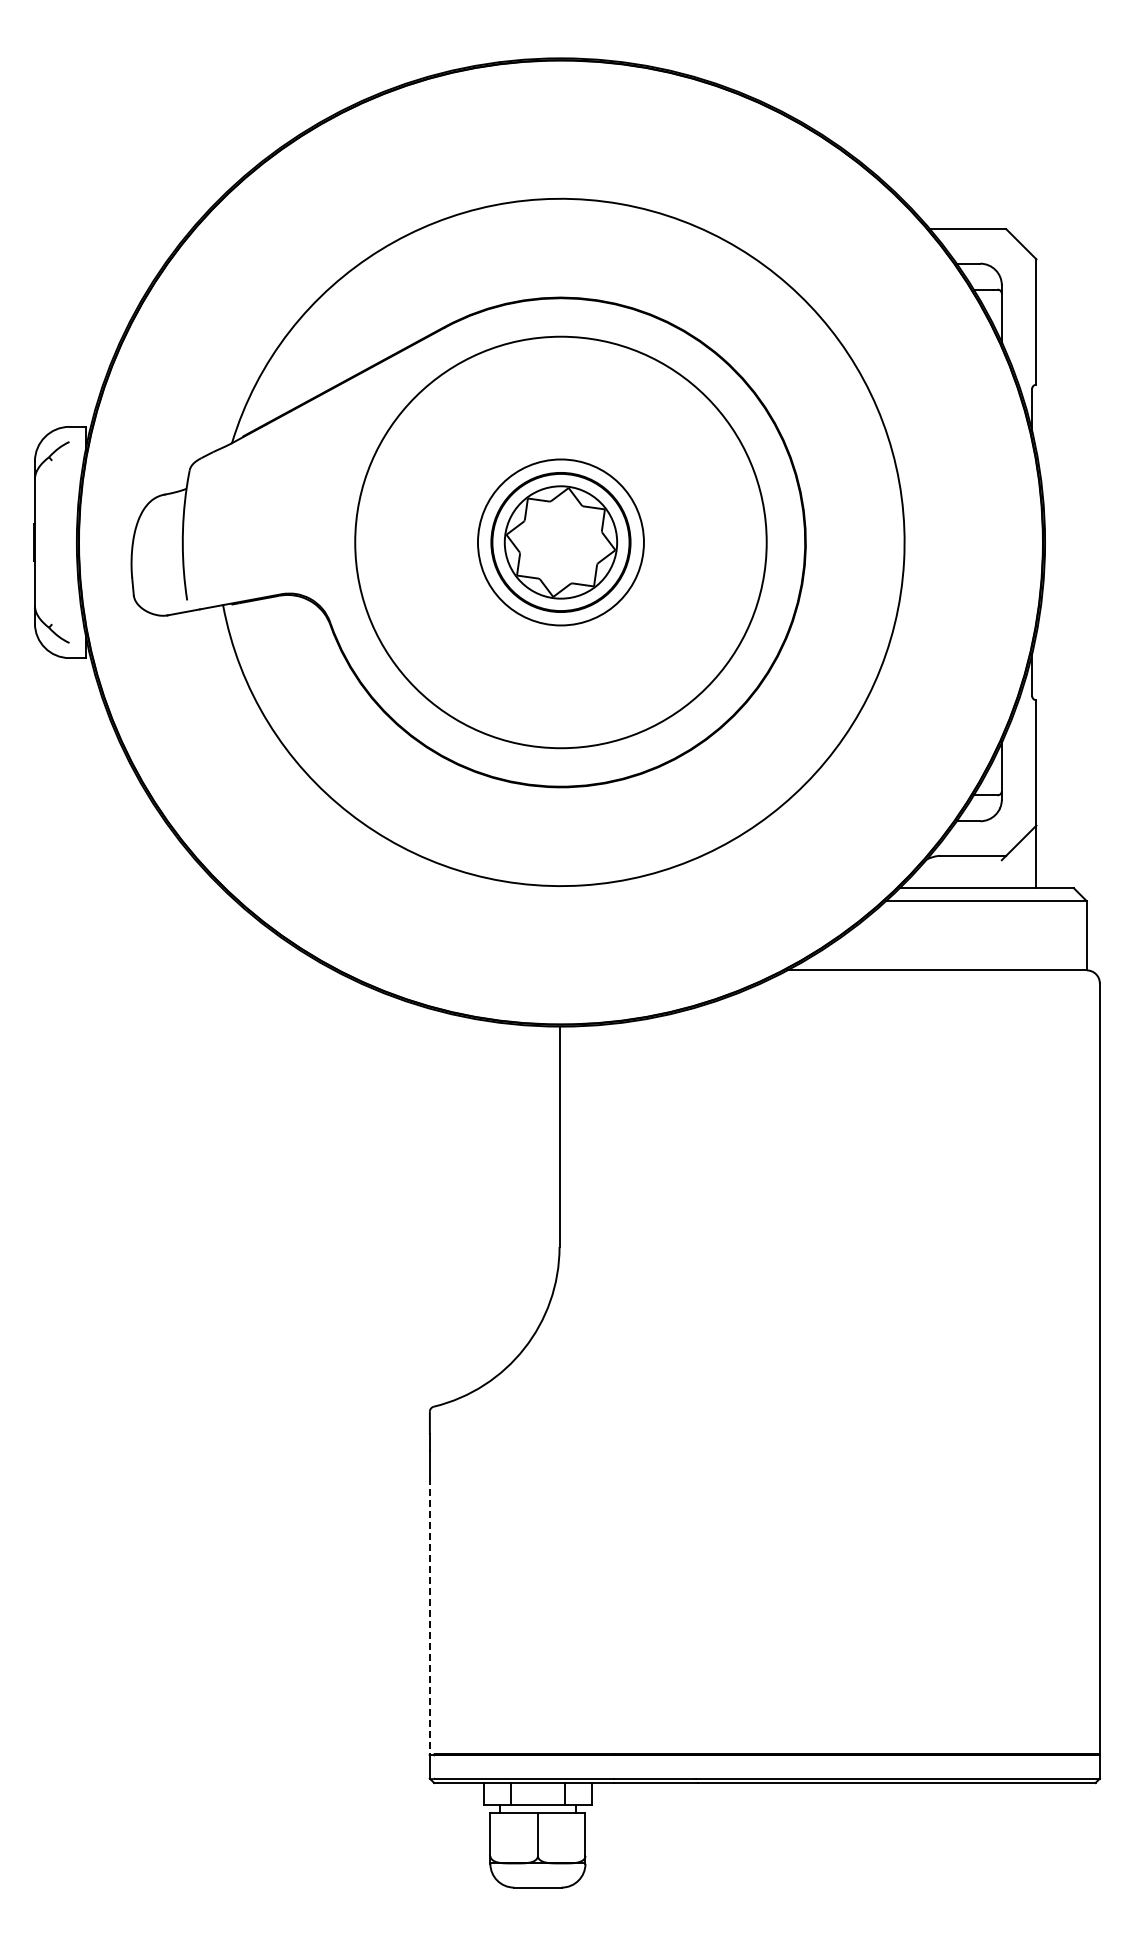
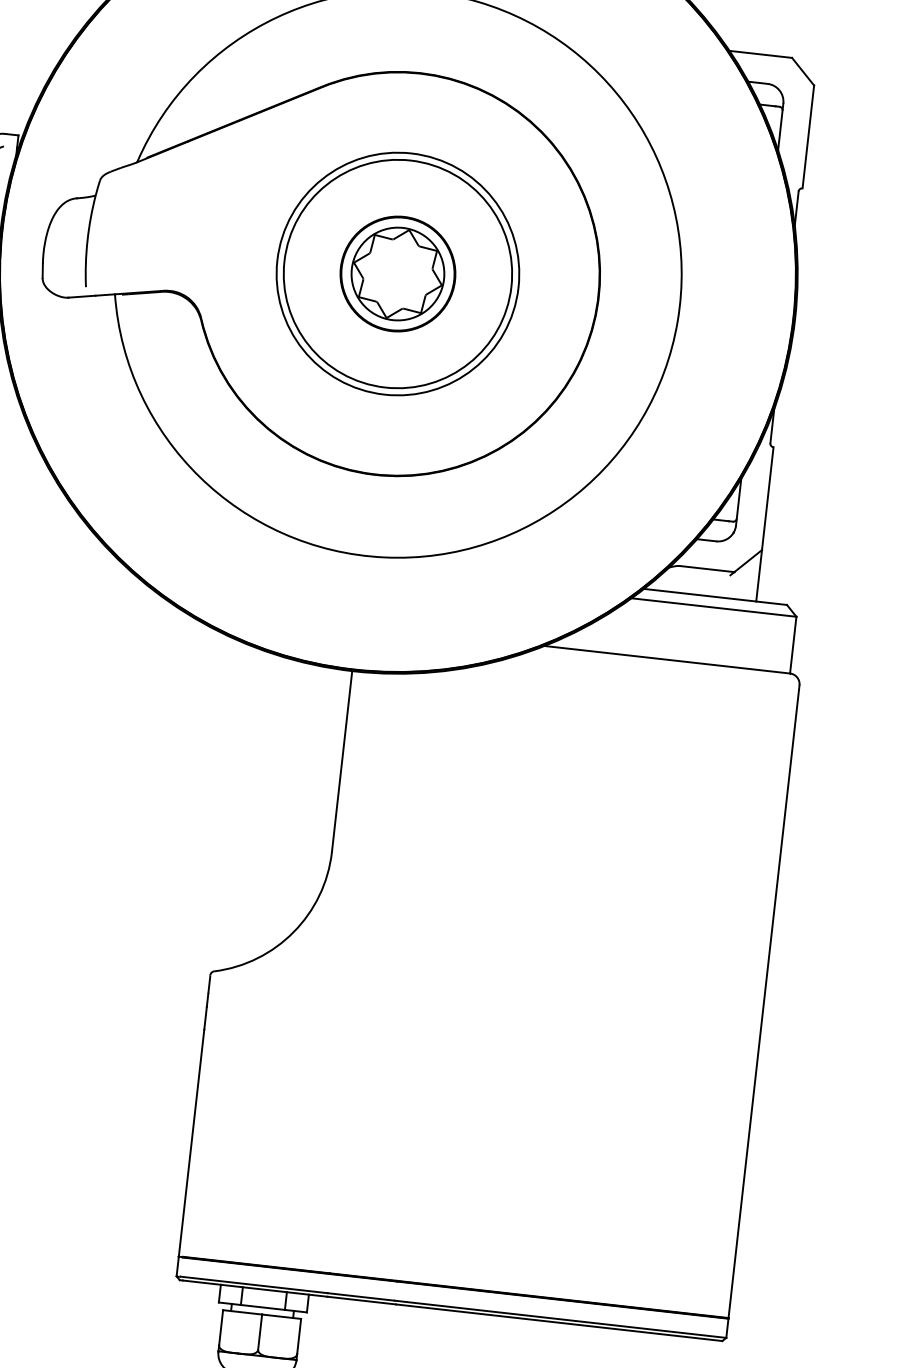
circle: (560, 542) -> (397, 274), size x0.71
circle: (560, 542) -> (397, 274), size x1.67
line: (429, 1616) -> (191, 1143), dashed -> solid

